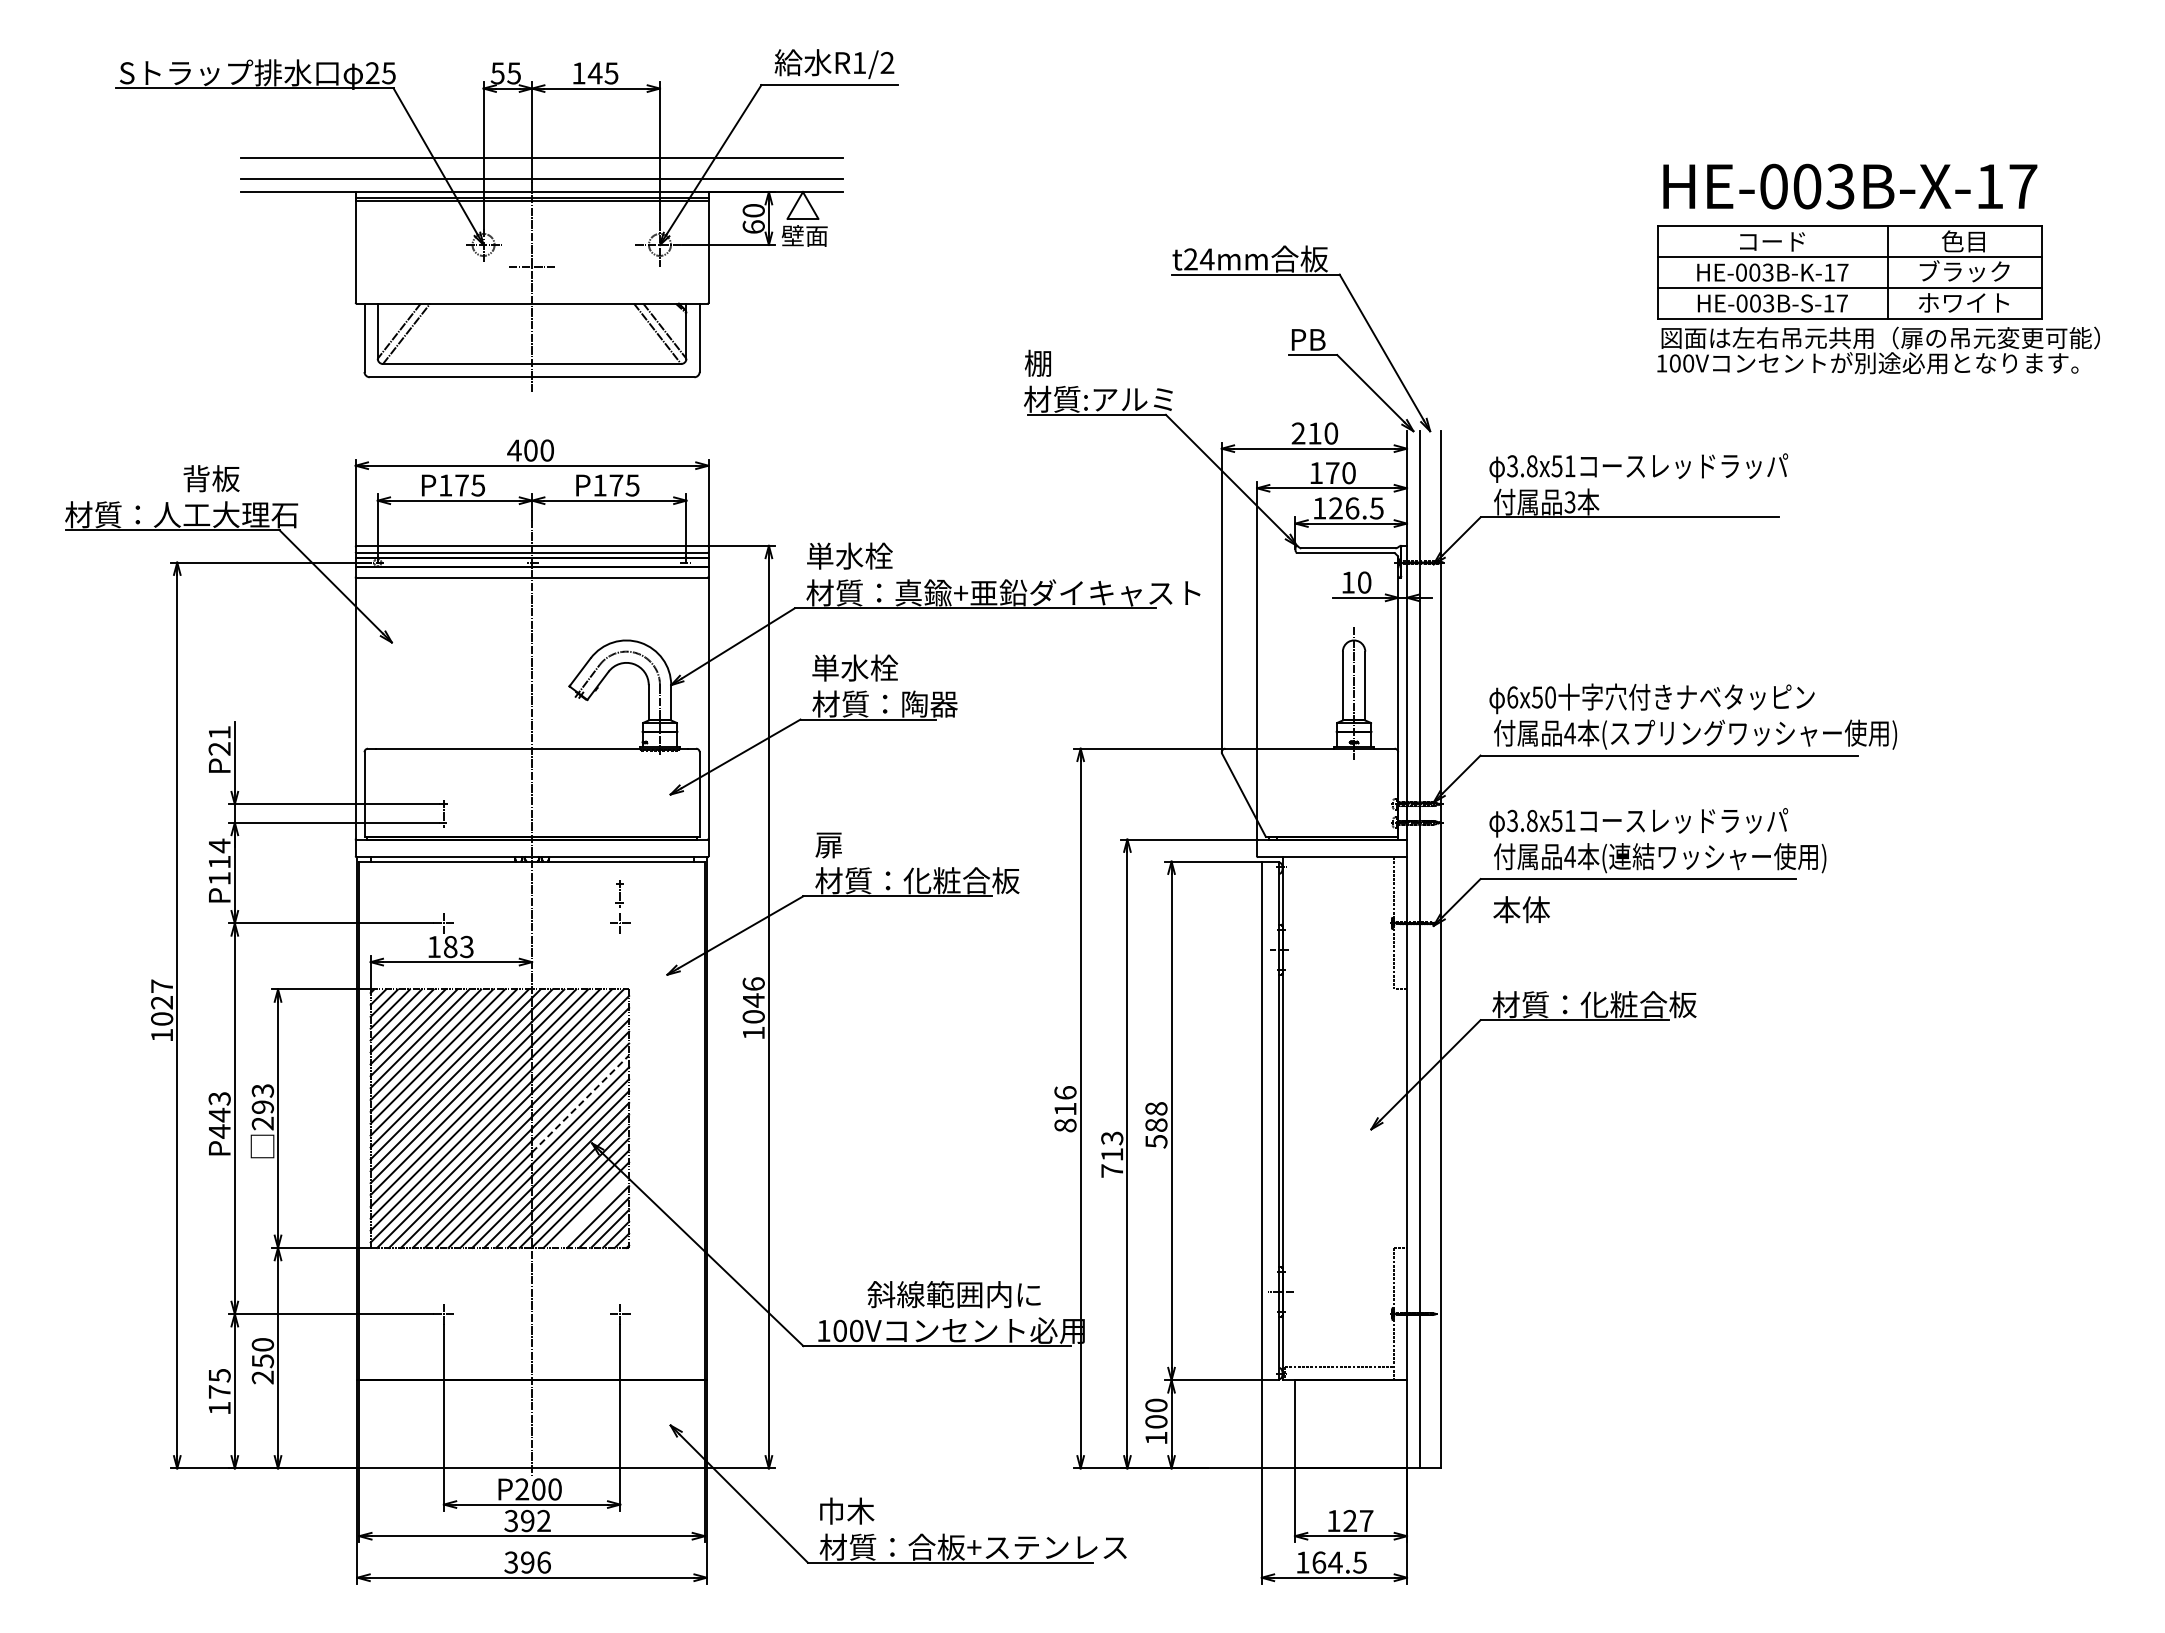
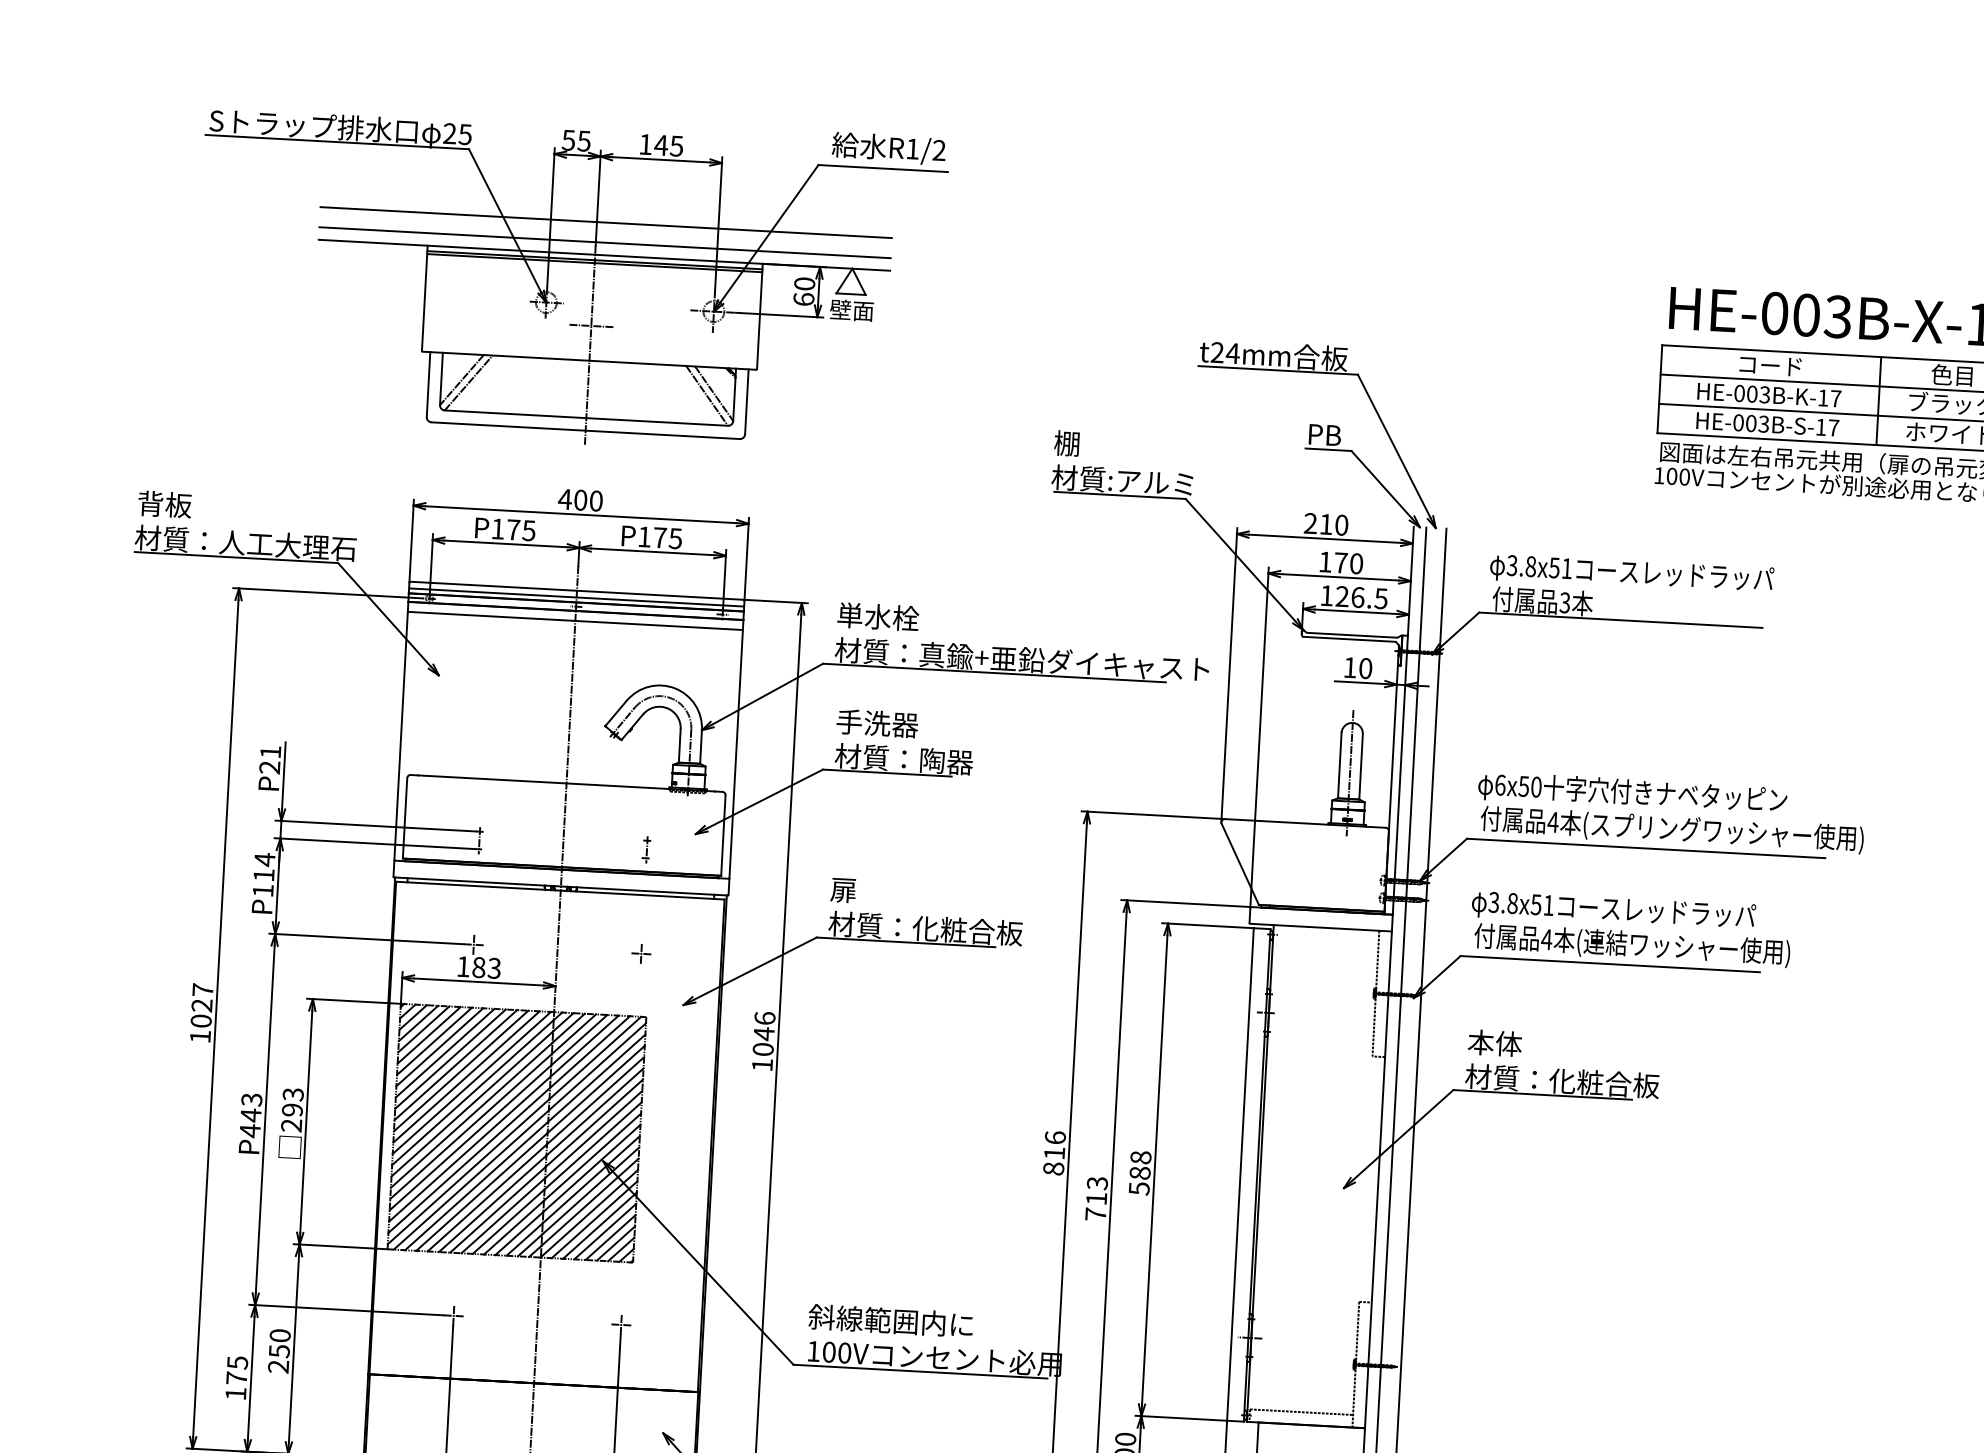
text: (211, 478) -> (164, 504), moved
text: (855, 667) -> (877, 722), 単水栓 -> 手洗器
part: (619, 893) -> (646, 849), moved
text: (1521, 909) -> (1494, 1043), moved
line: (580, 1103) -> (594, 1122), dashed -> solid
line: (592, 1210) -> (600, 1225), added
text: (953, 1294) -> (890, 1320), moved

